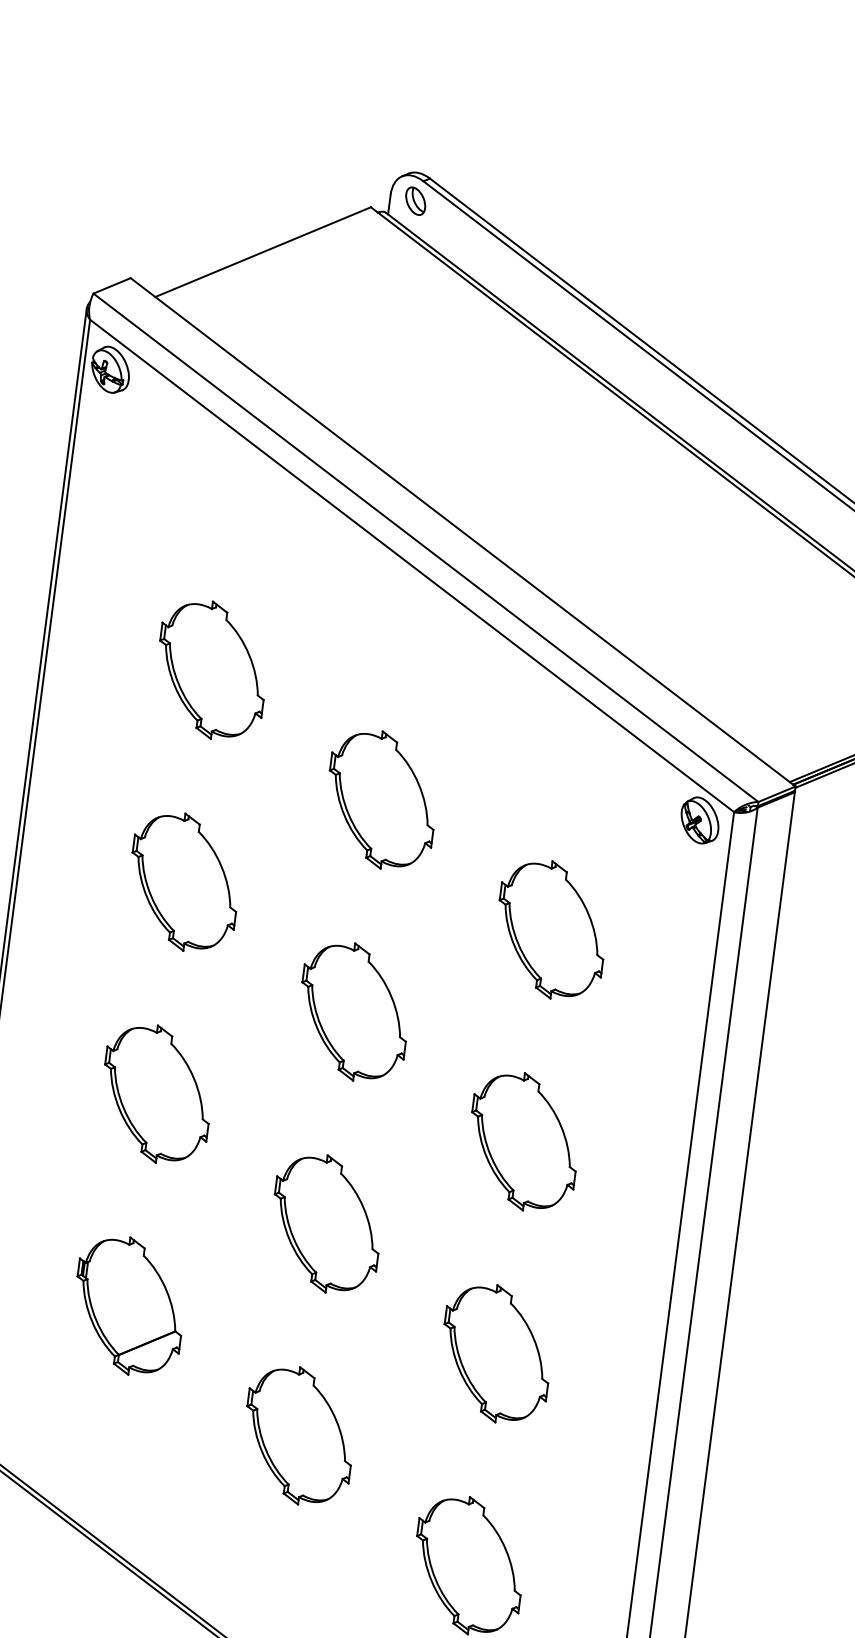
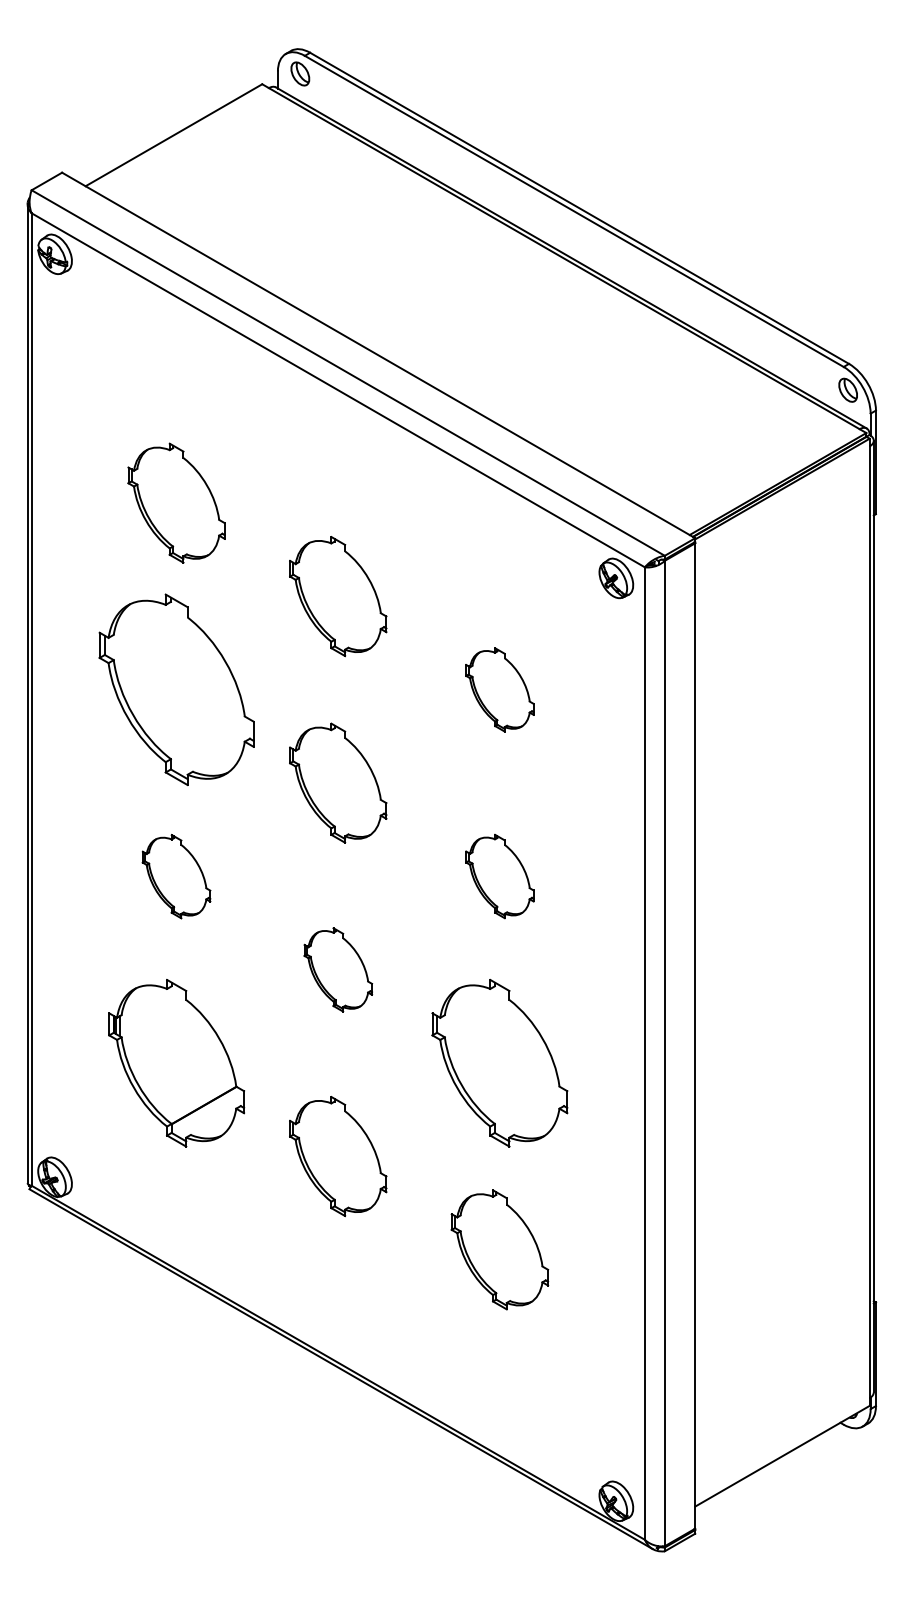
part: (184, 881) -> (176, 689), size x1.6
part: (551, 929) -> (499, 689), size x0.7
part: (156, 1094) -> (176, 876), size x0.7
part: (523, 1141) -> (499, 876), size x0.7
part: (326, 1223) -> (338, 969), size x0.7
part: (129, 1305) -> (176, 1062), size x1.4
part: (496, 1352) -> (499, 1062), size x1.4

